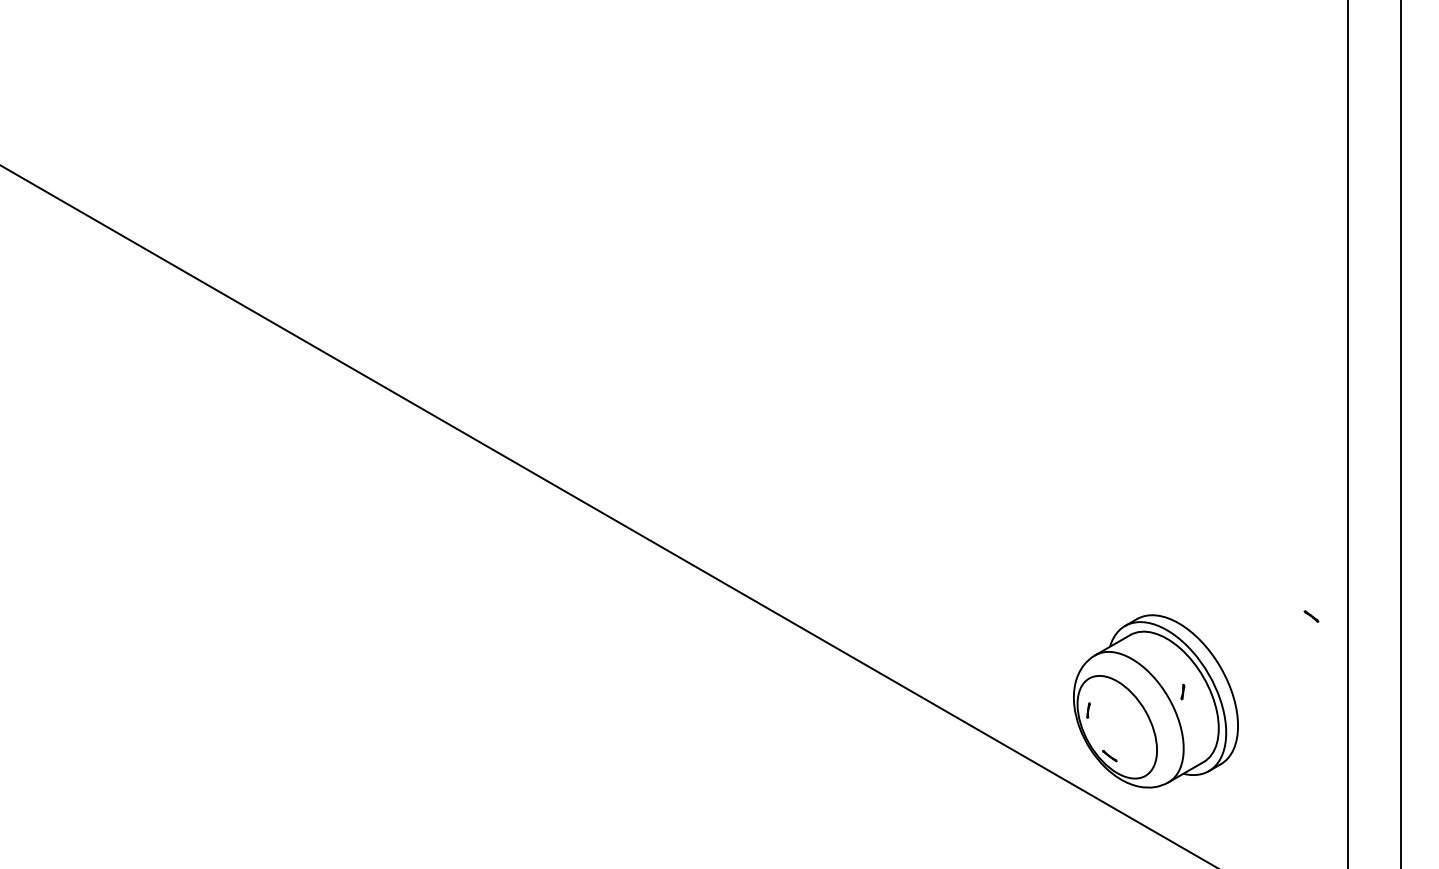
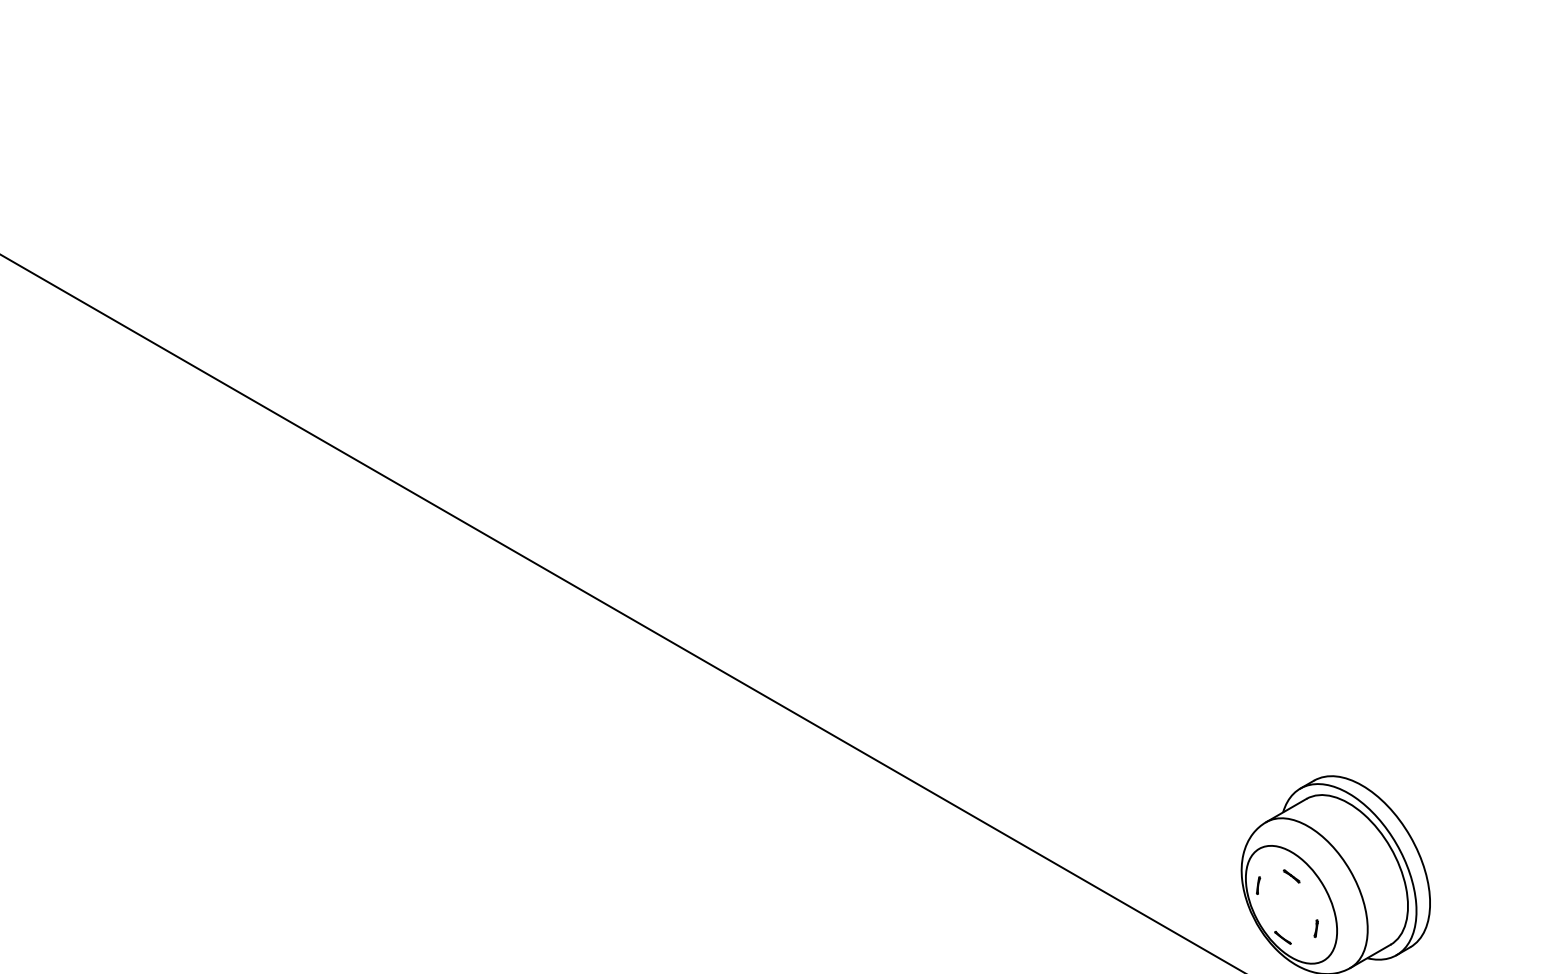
line: (1311, 616) -> (1291, 876), moved
line: (1182, 691) -> (1315, 928), moved

